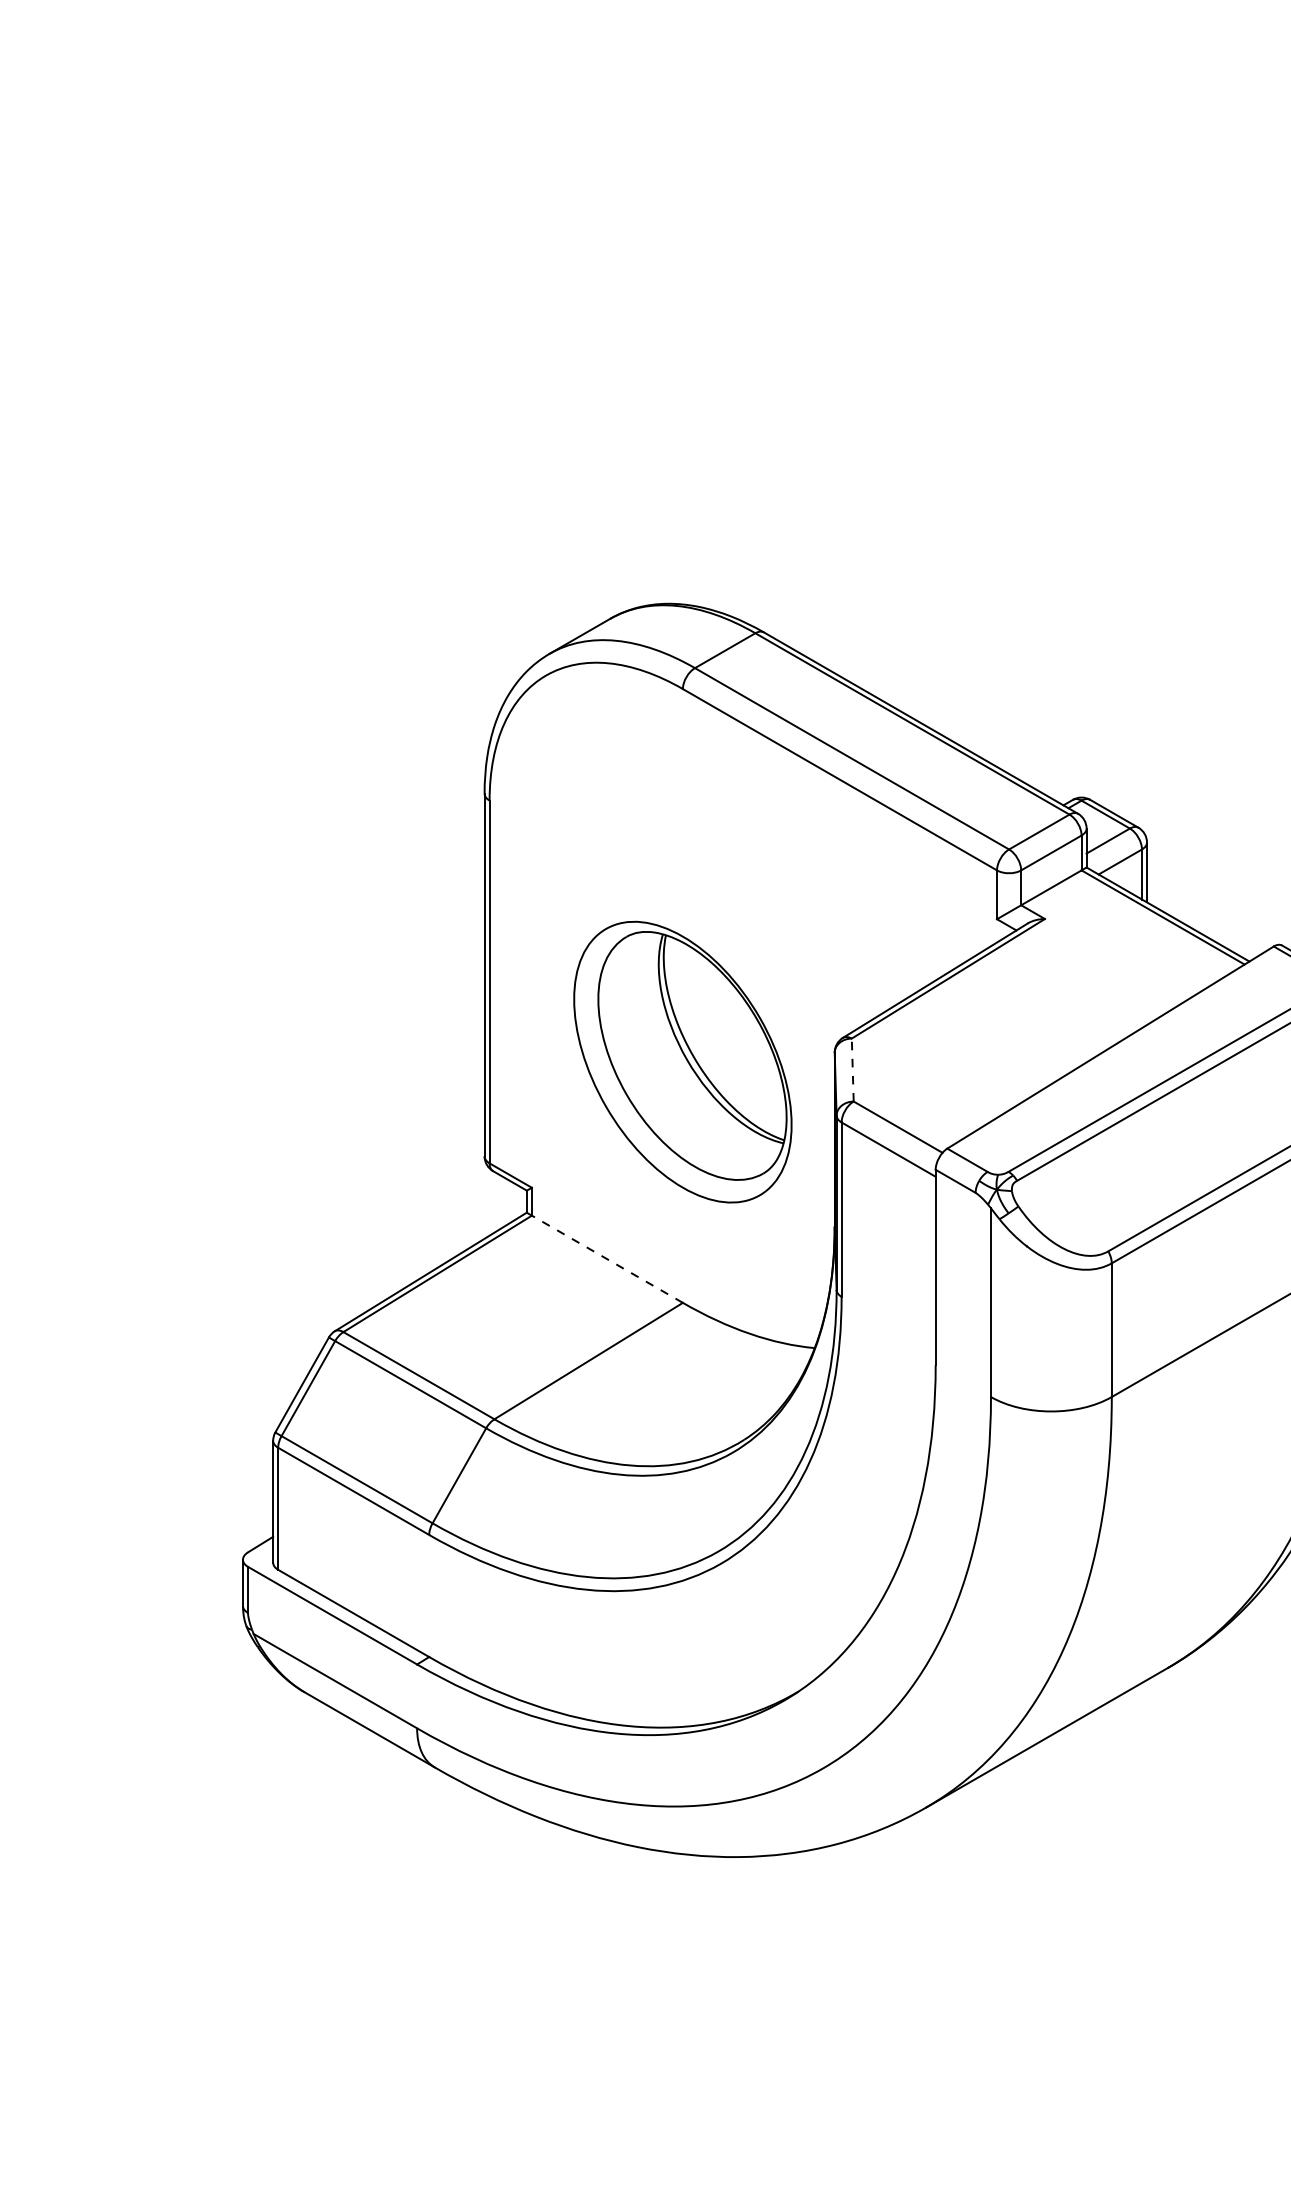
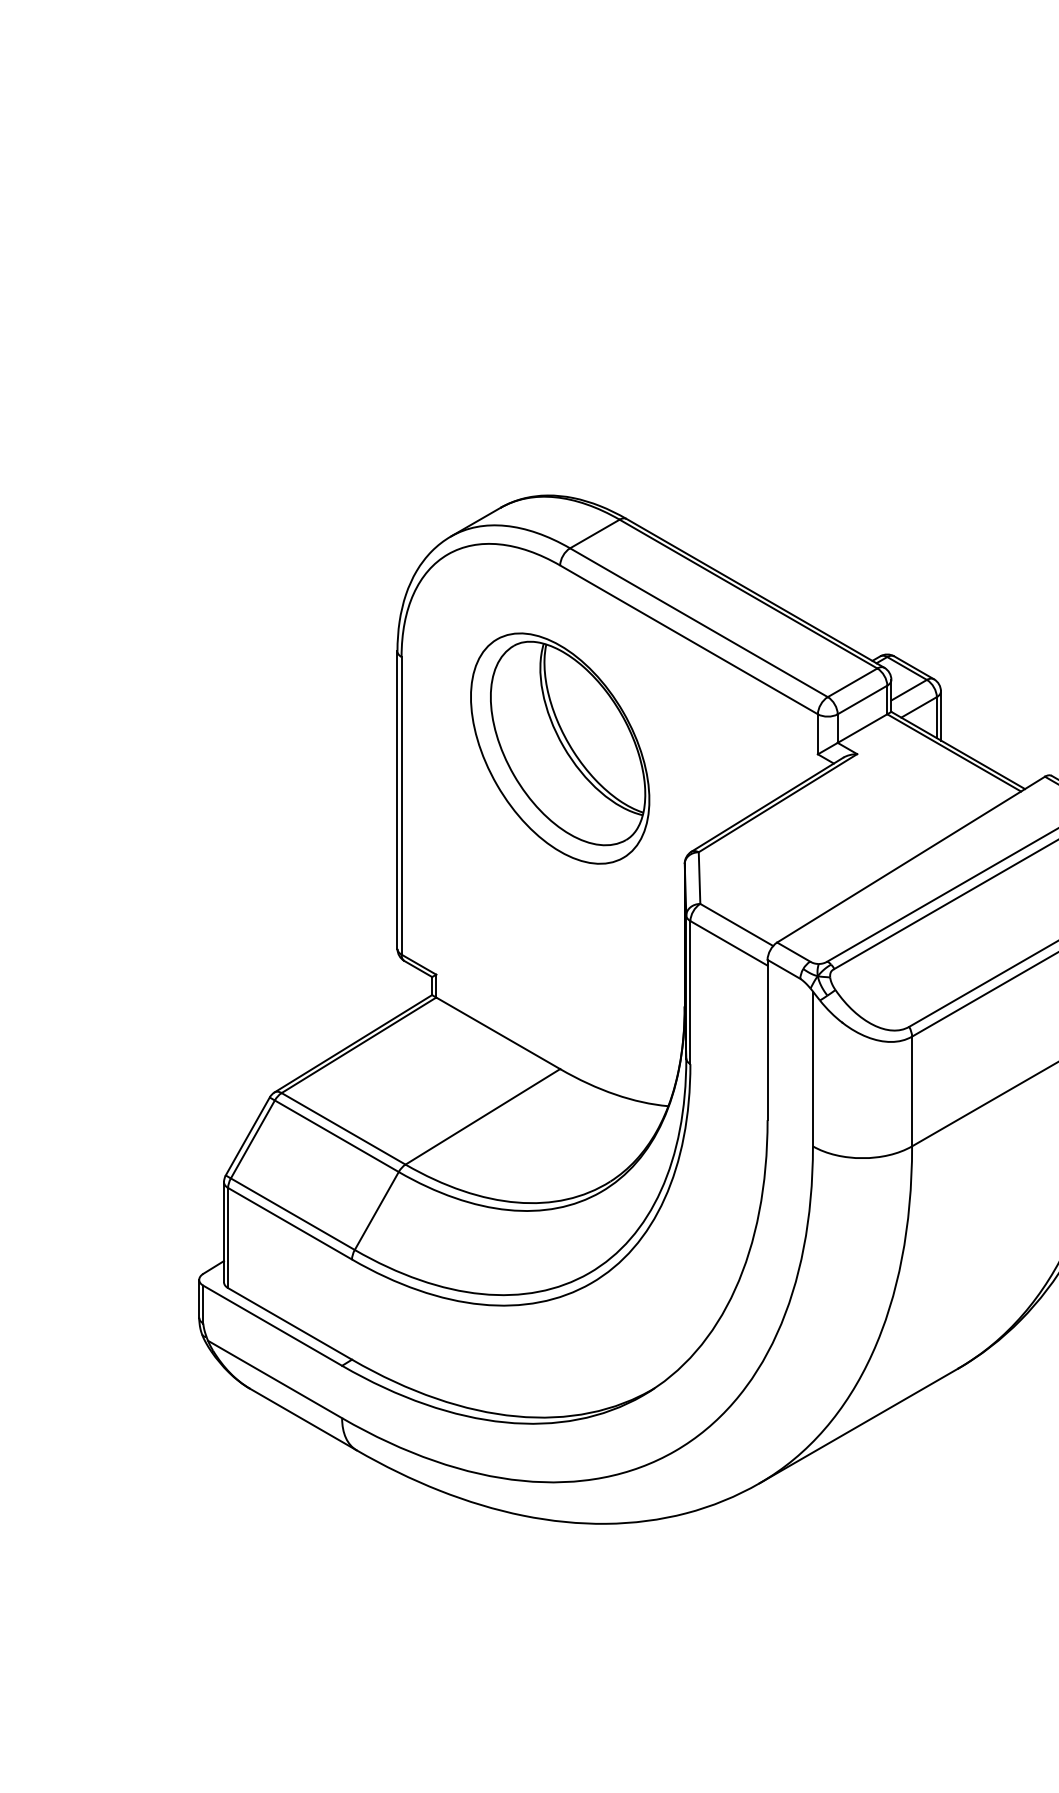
part: (683, 1062) -> (560, 748), moved
line: (852, 1070) -> (699, 878), dashed -> solid
line: (607, 1259) -> (498, 1033), dashed -> solid

